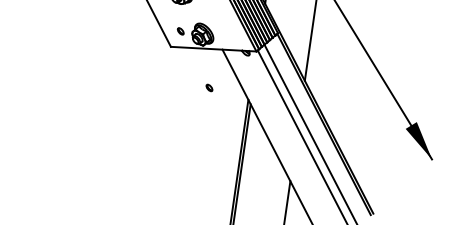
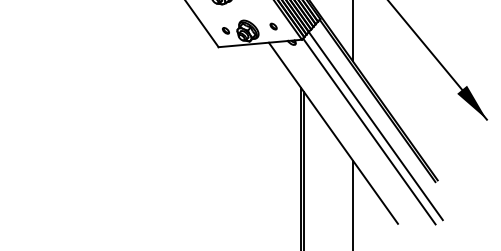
part: (209, 87) -> (273, 26), moved

